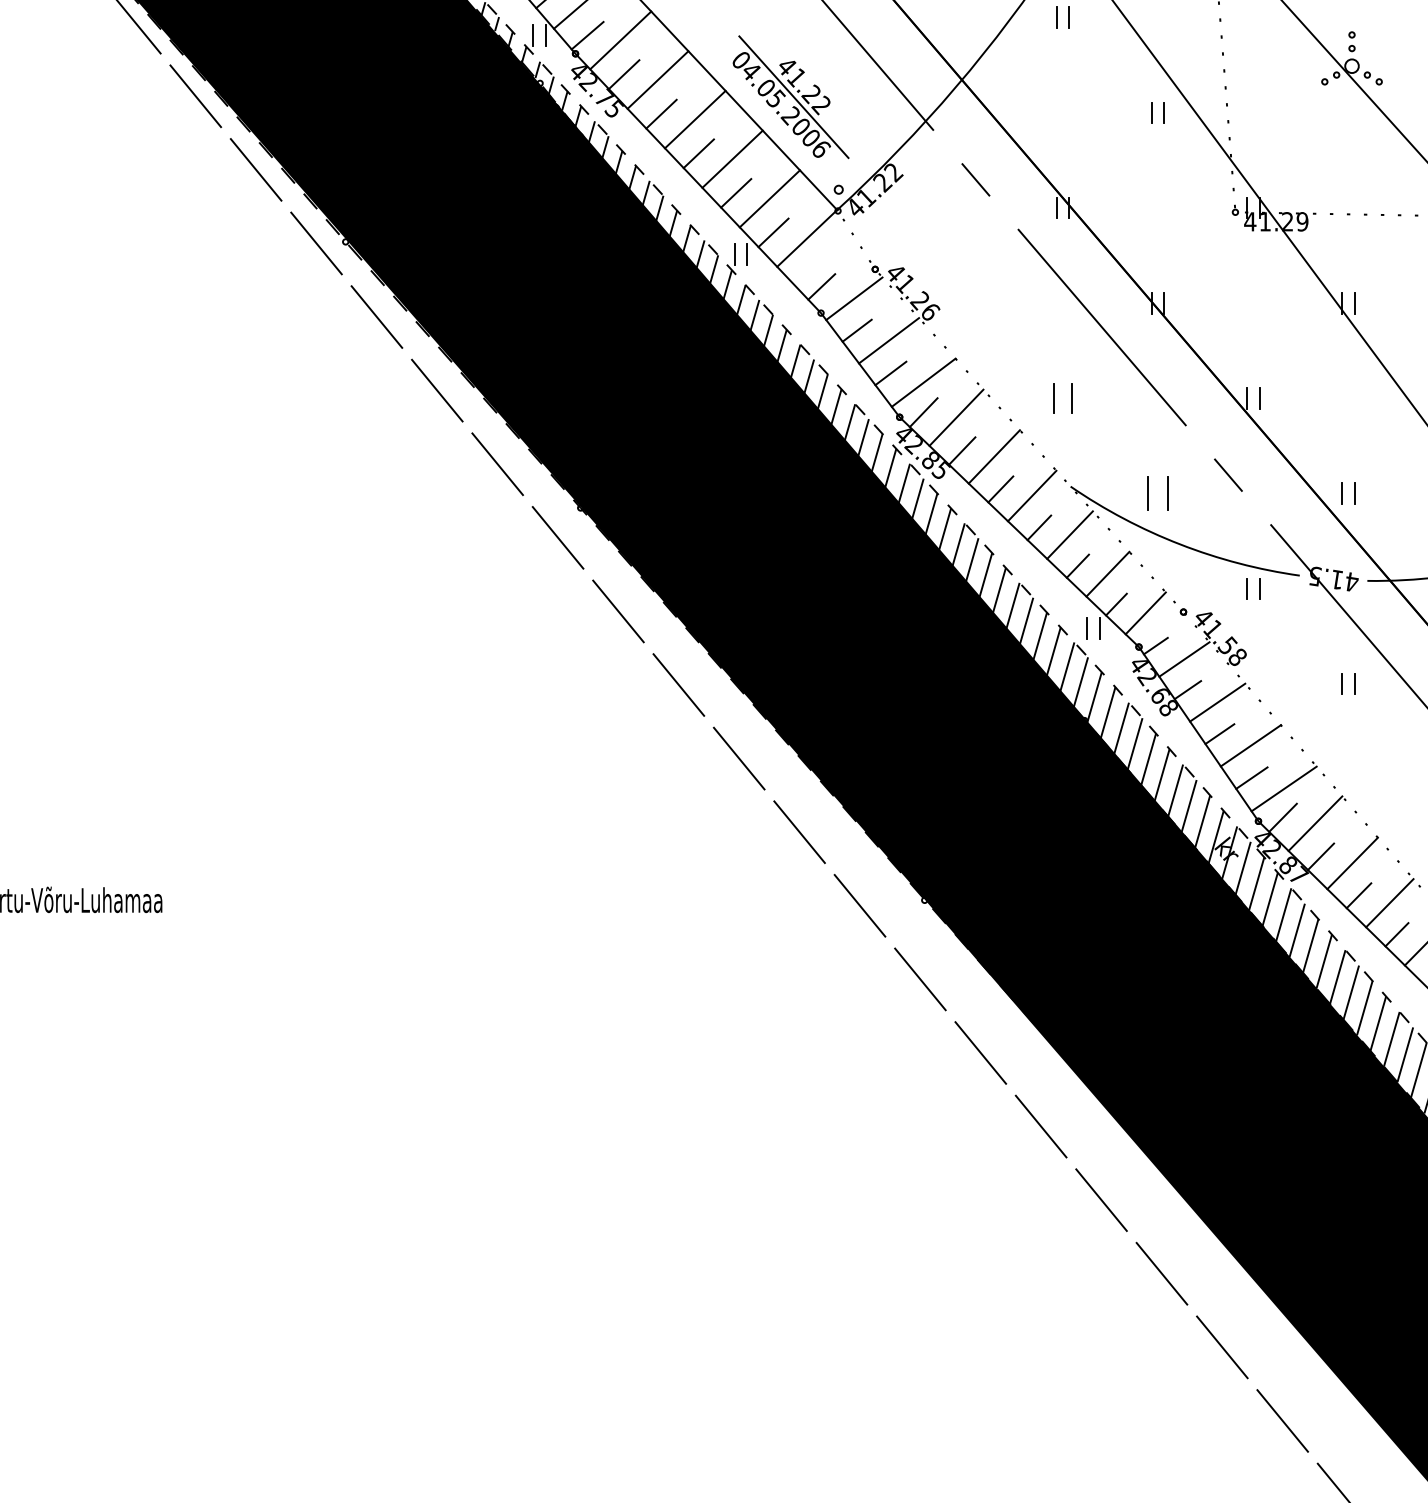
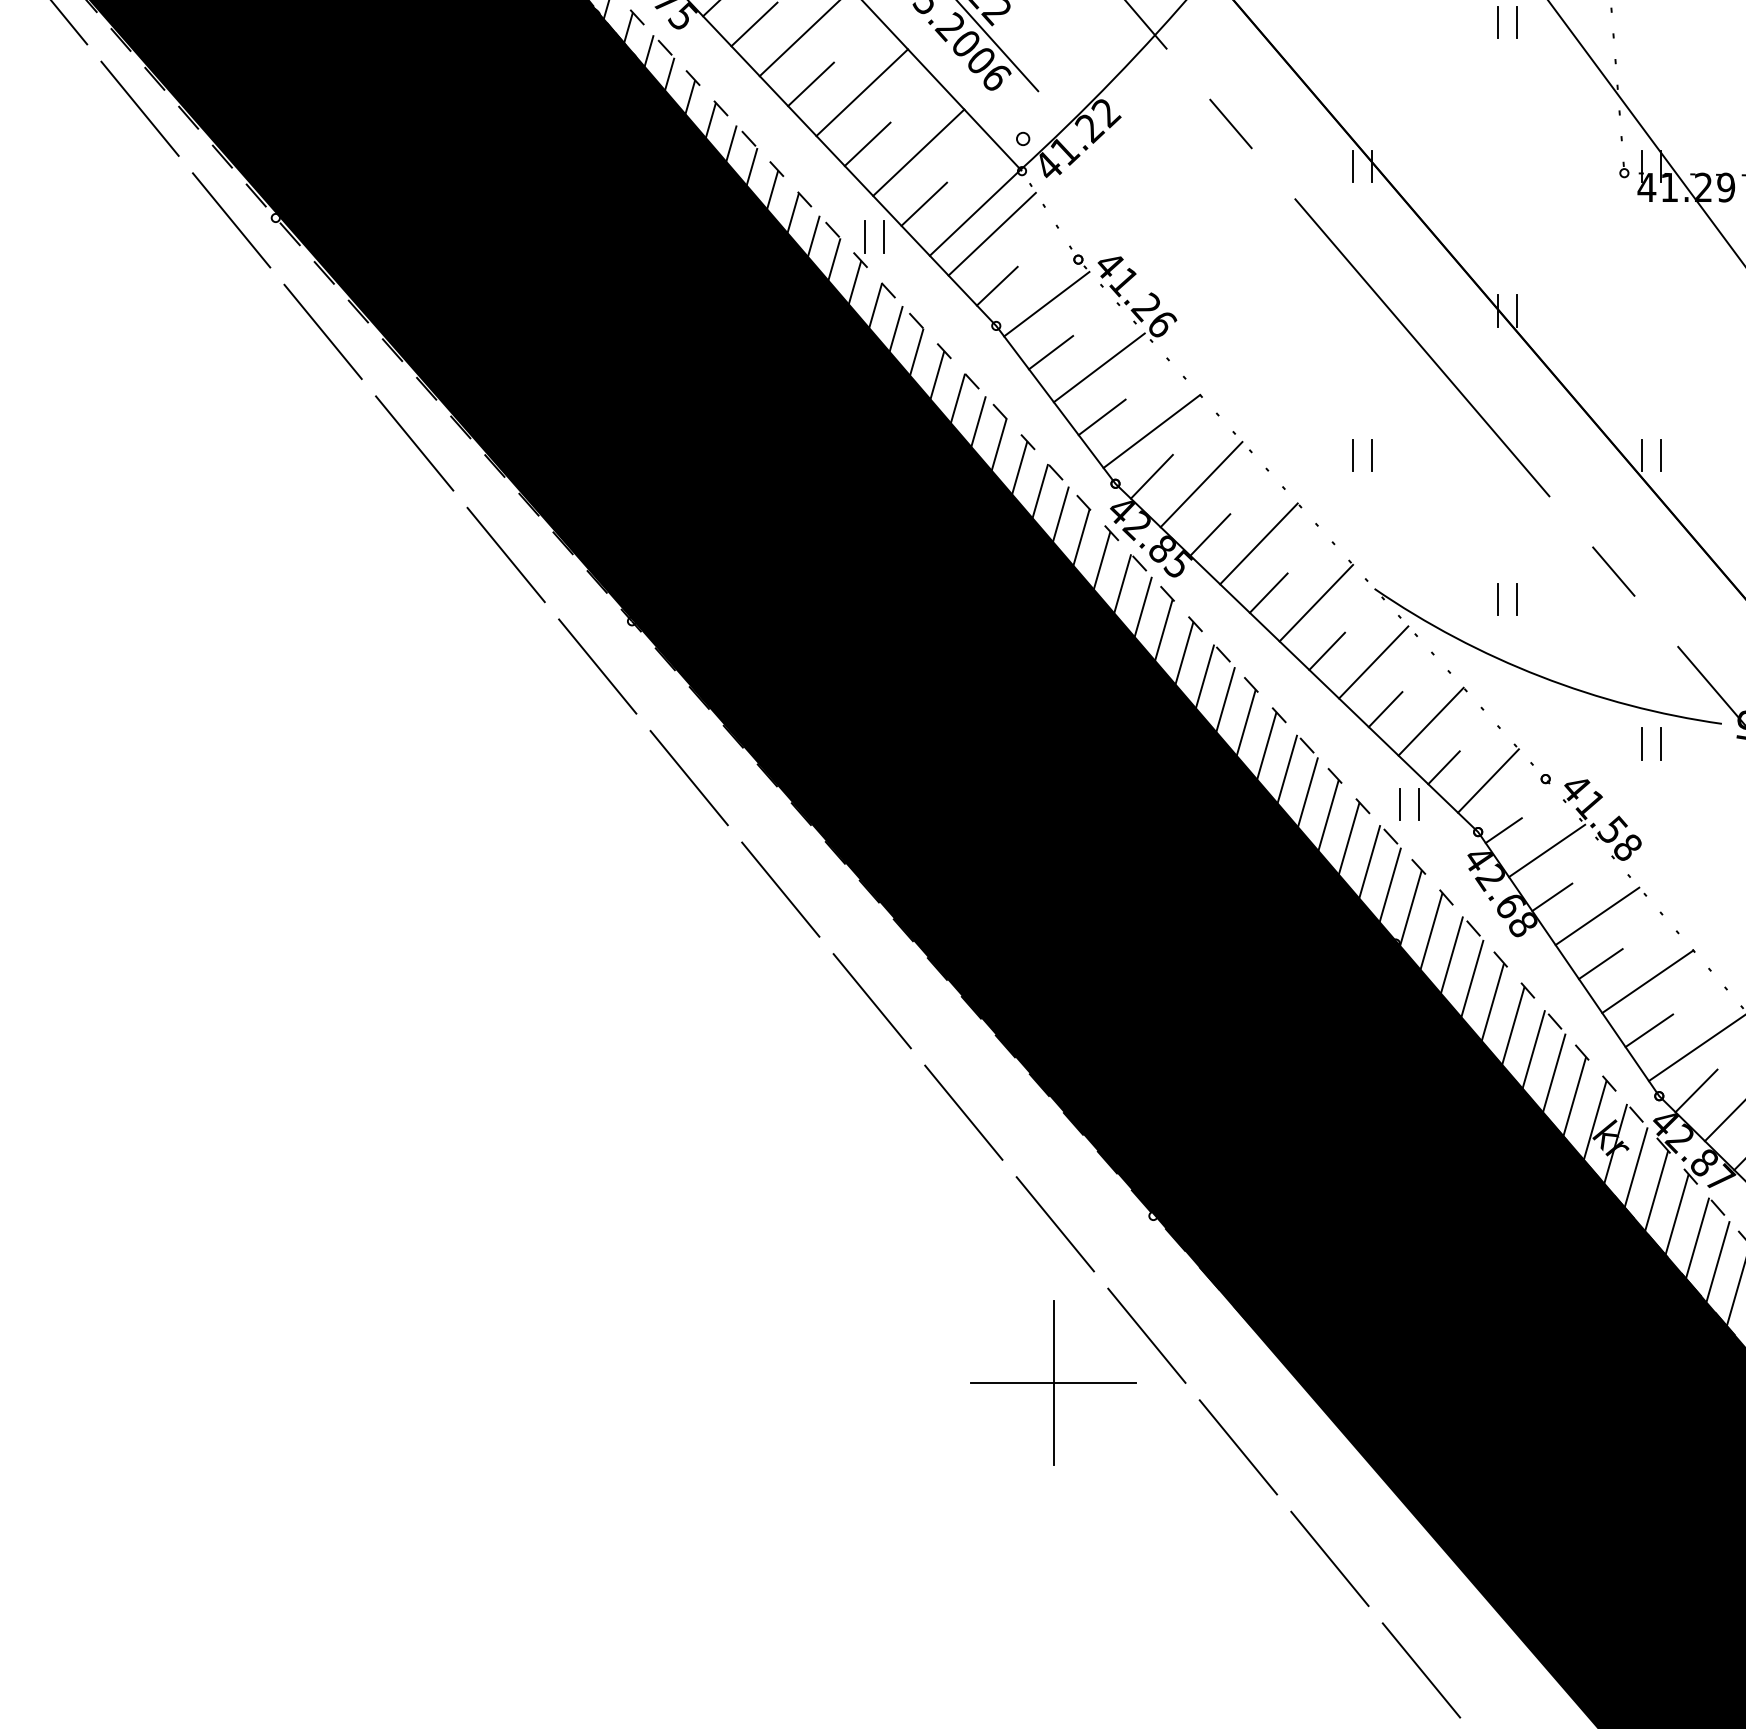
line: (818, 252) -> (992, 234), added
part: (1062, 398) -> (1362, 455), size x0.71
part: (1157, 493) -> (1506, 599), size x0.62
part: (858, 1010) -> (1053, 1382), added

